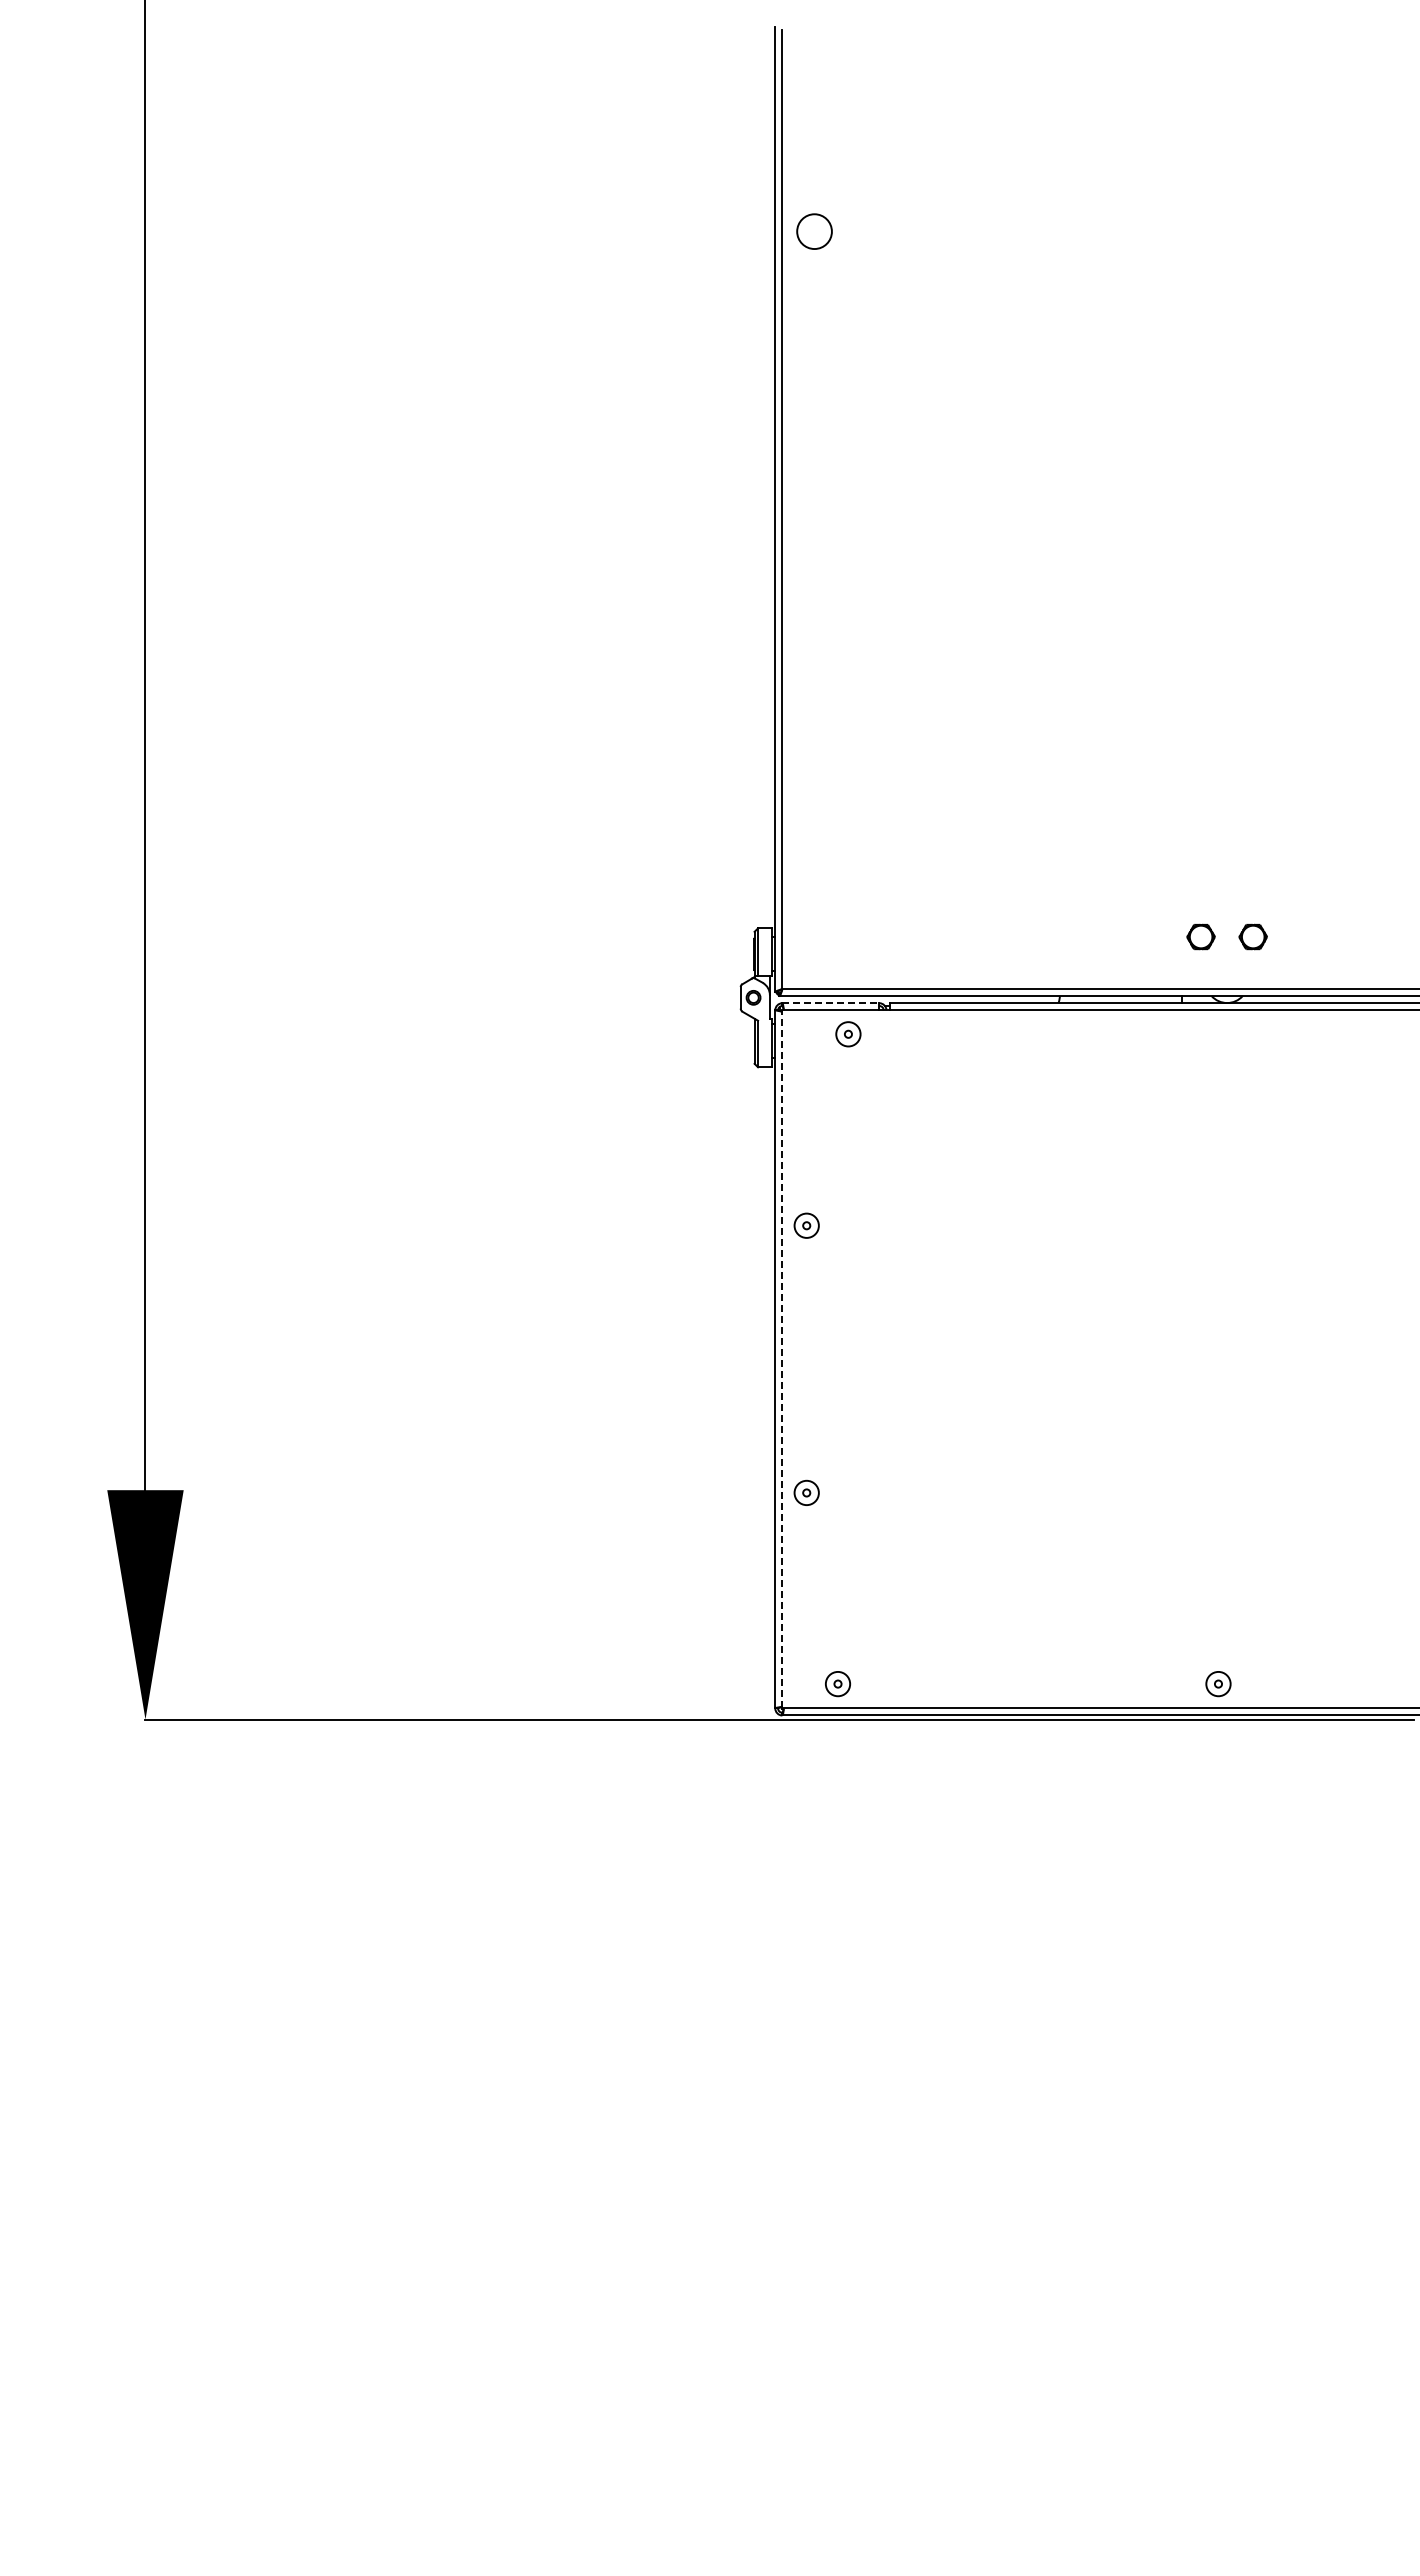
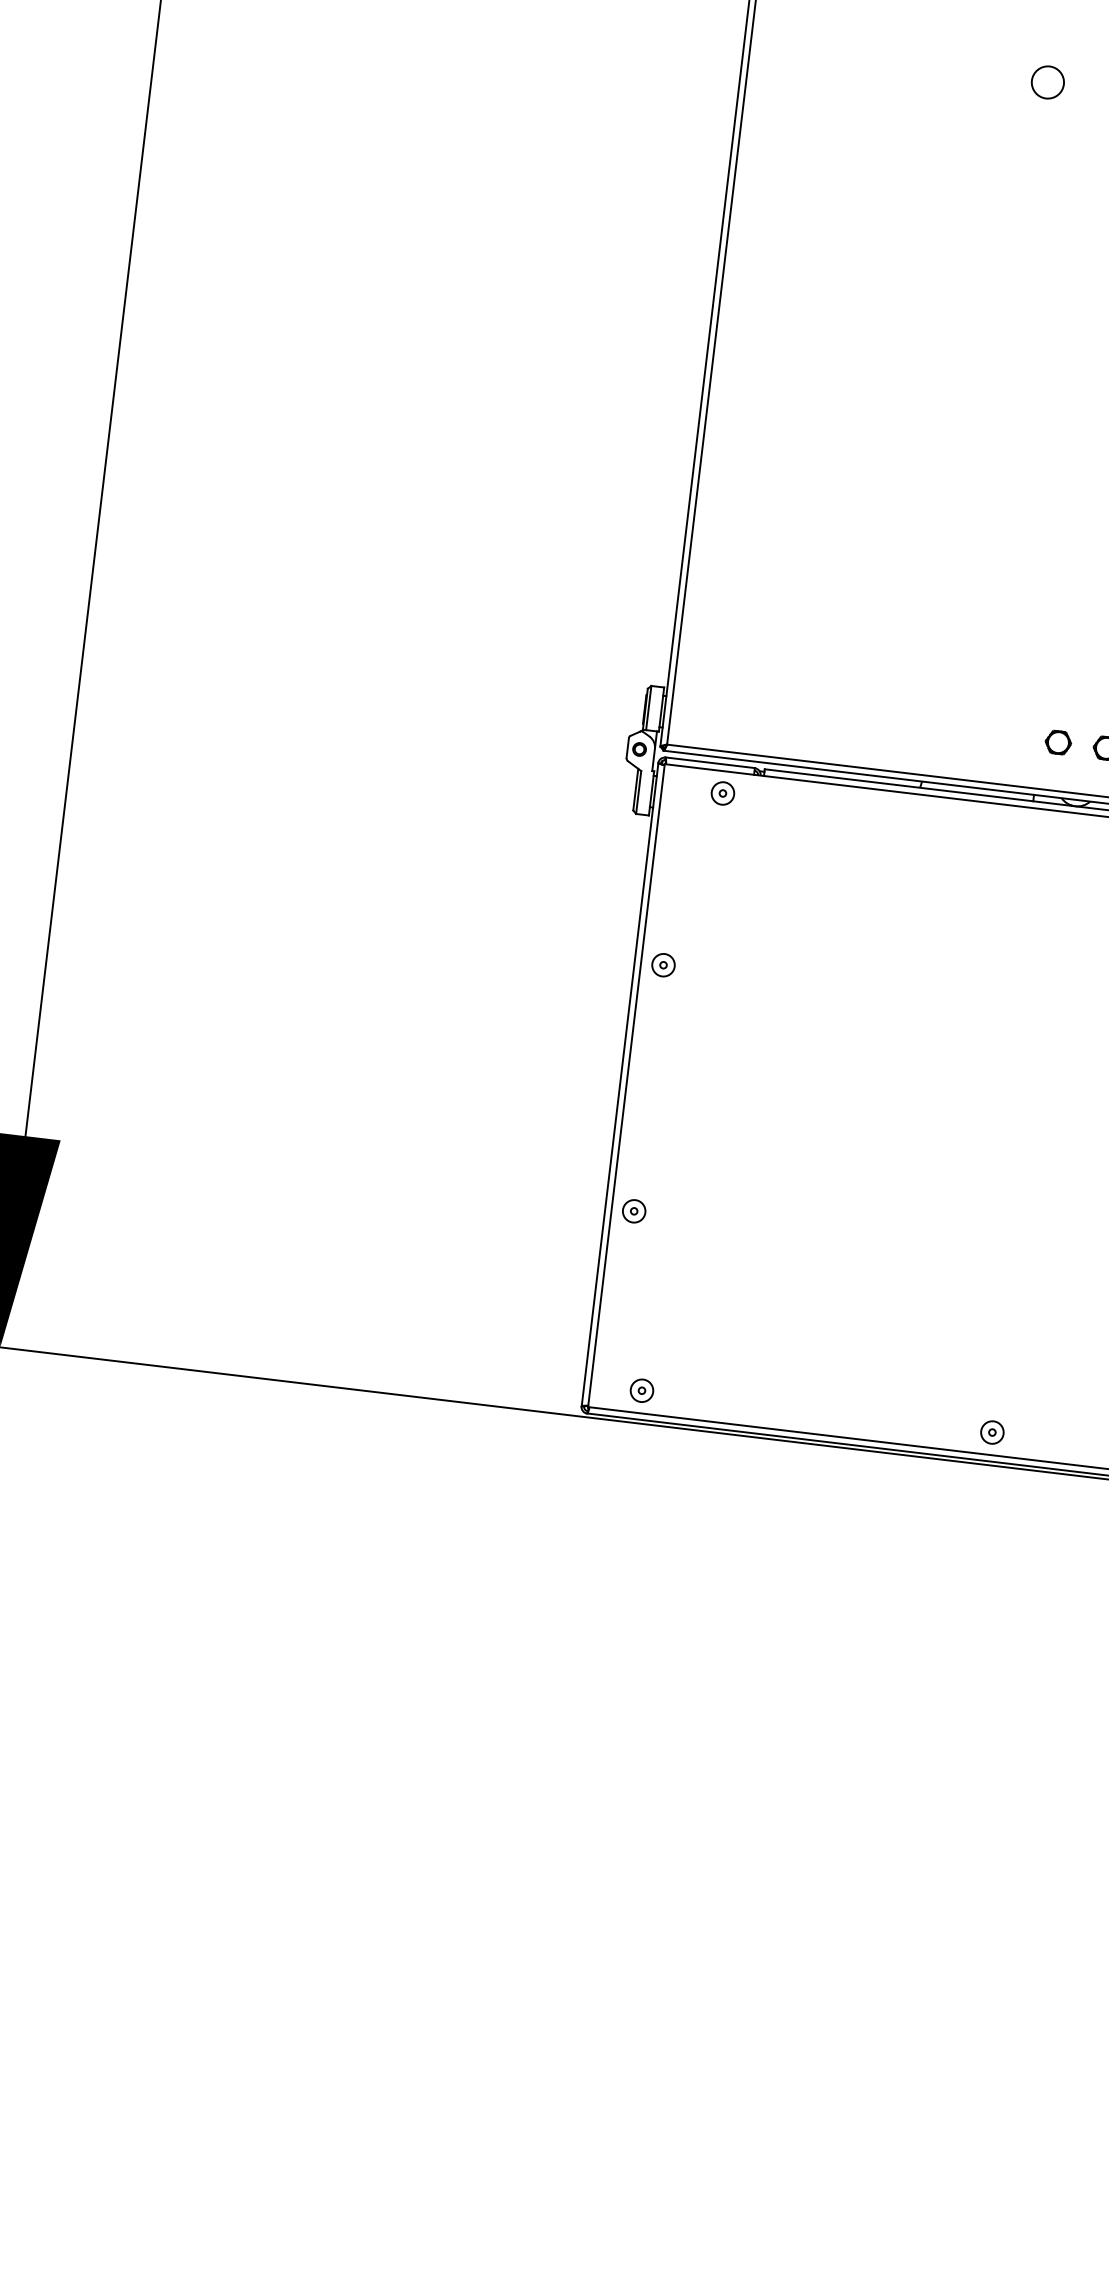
circle: (814, 231) -> (1047, 82), moved
line: (831, 1003) -> (710, 763), dashed -> solid
line: (782, 1358) -> (626, 1084), dashed -> solid

